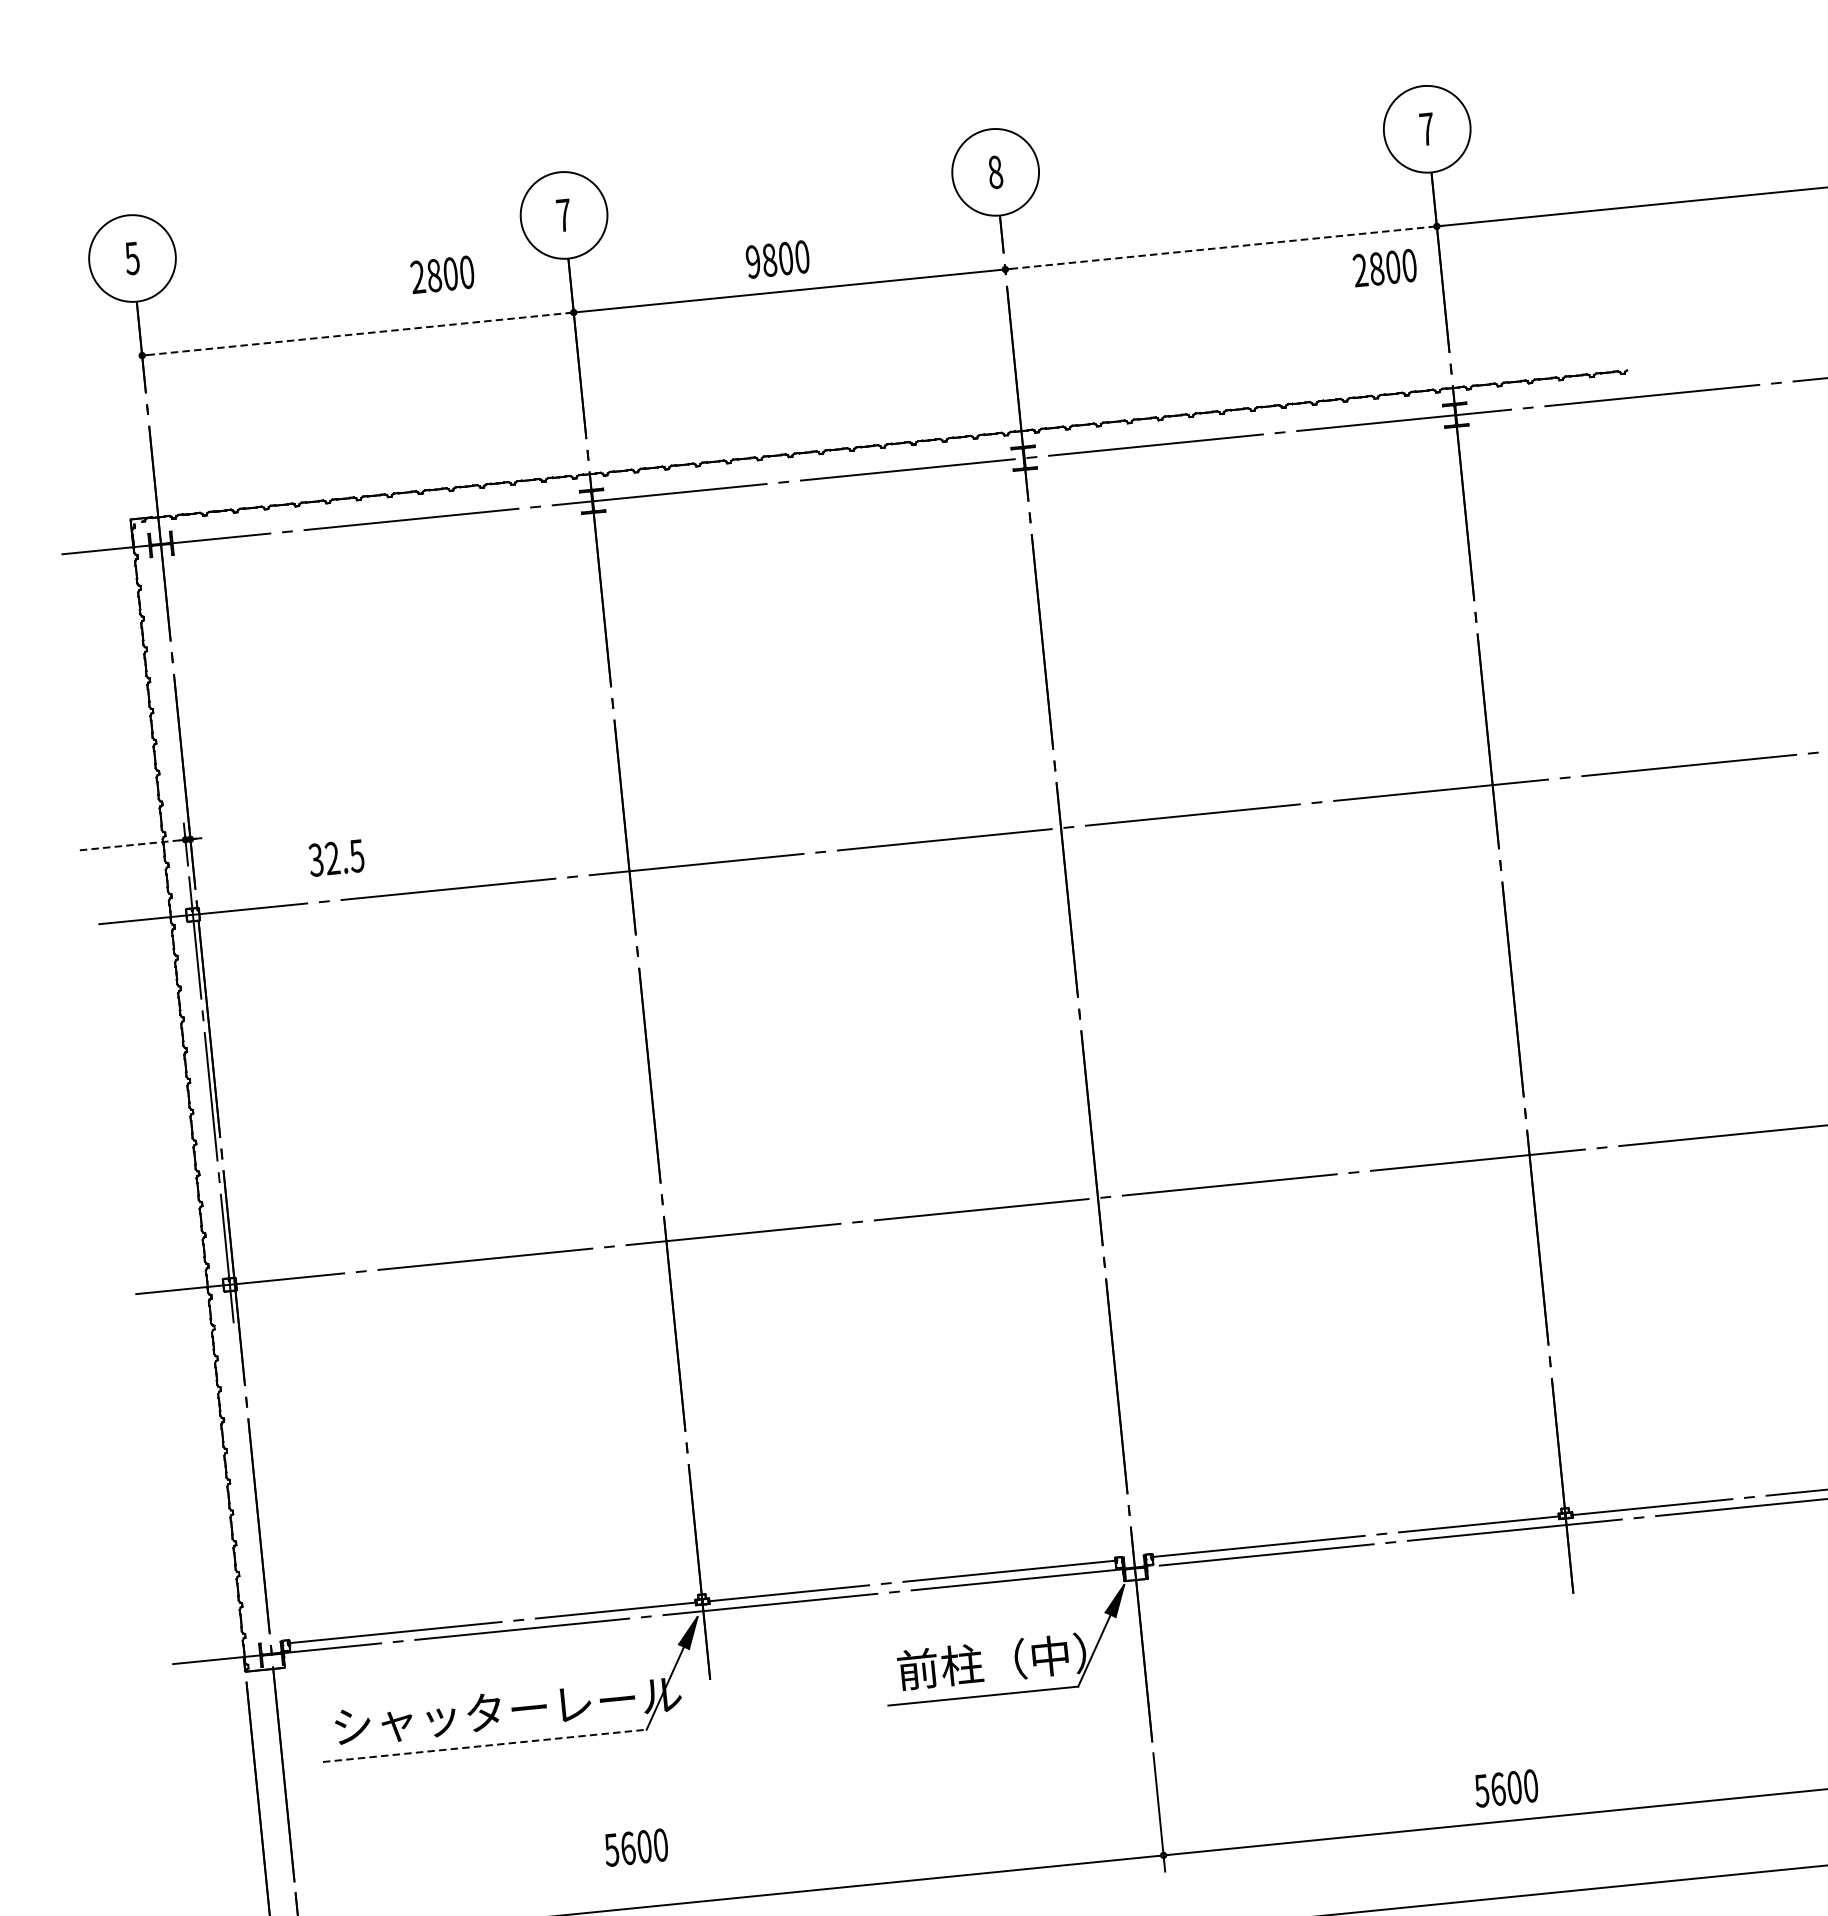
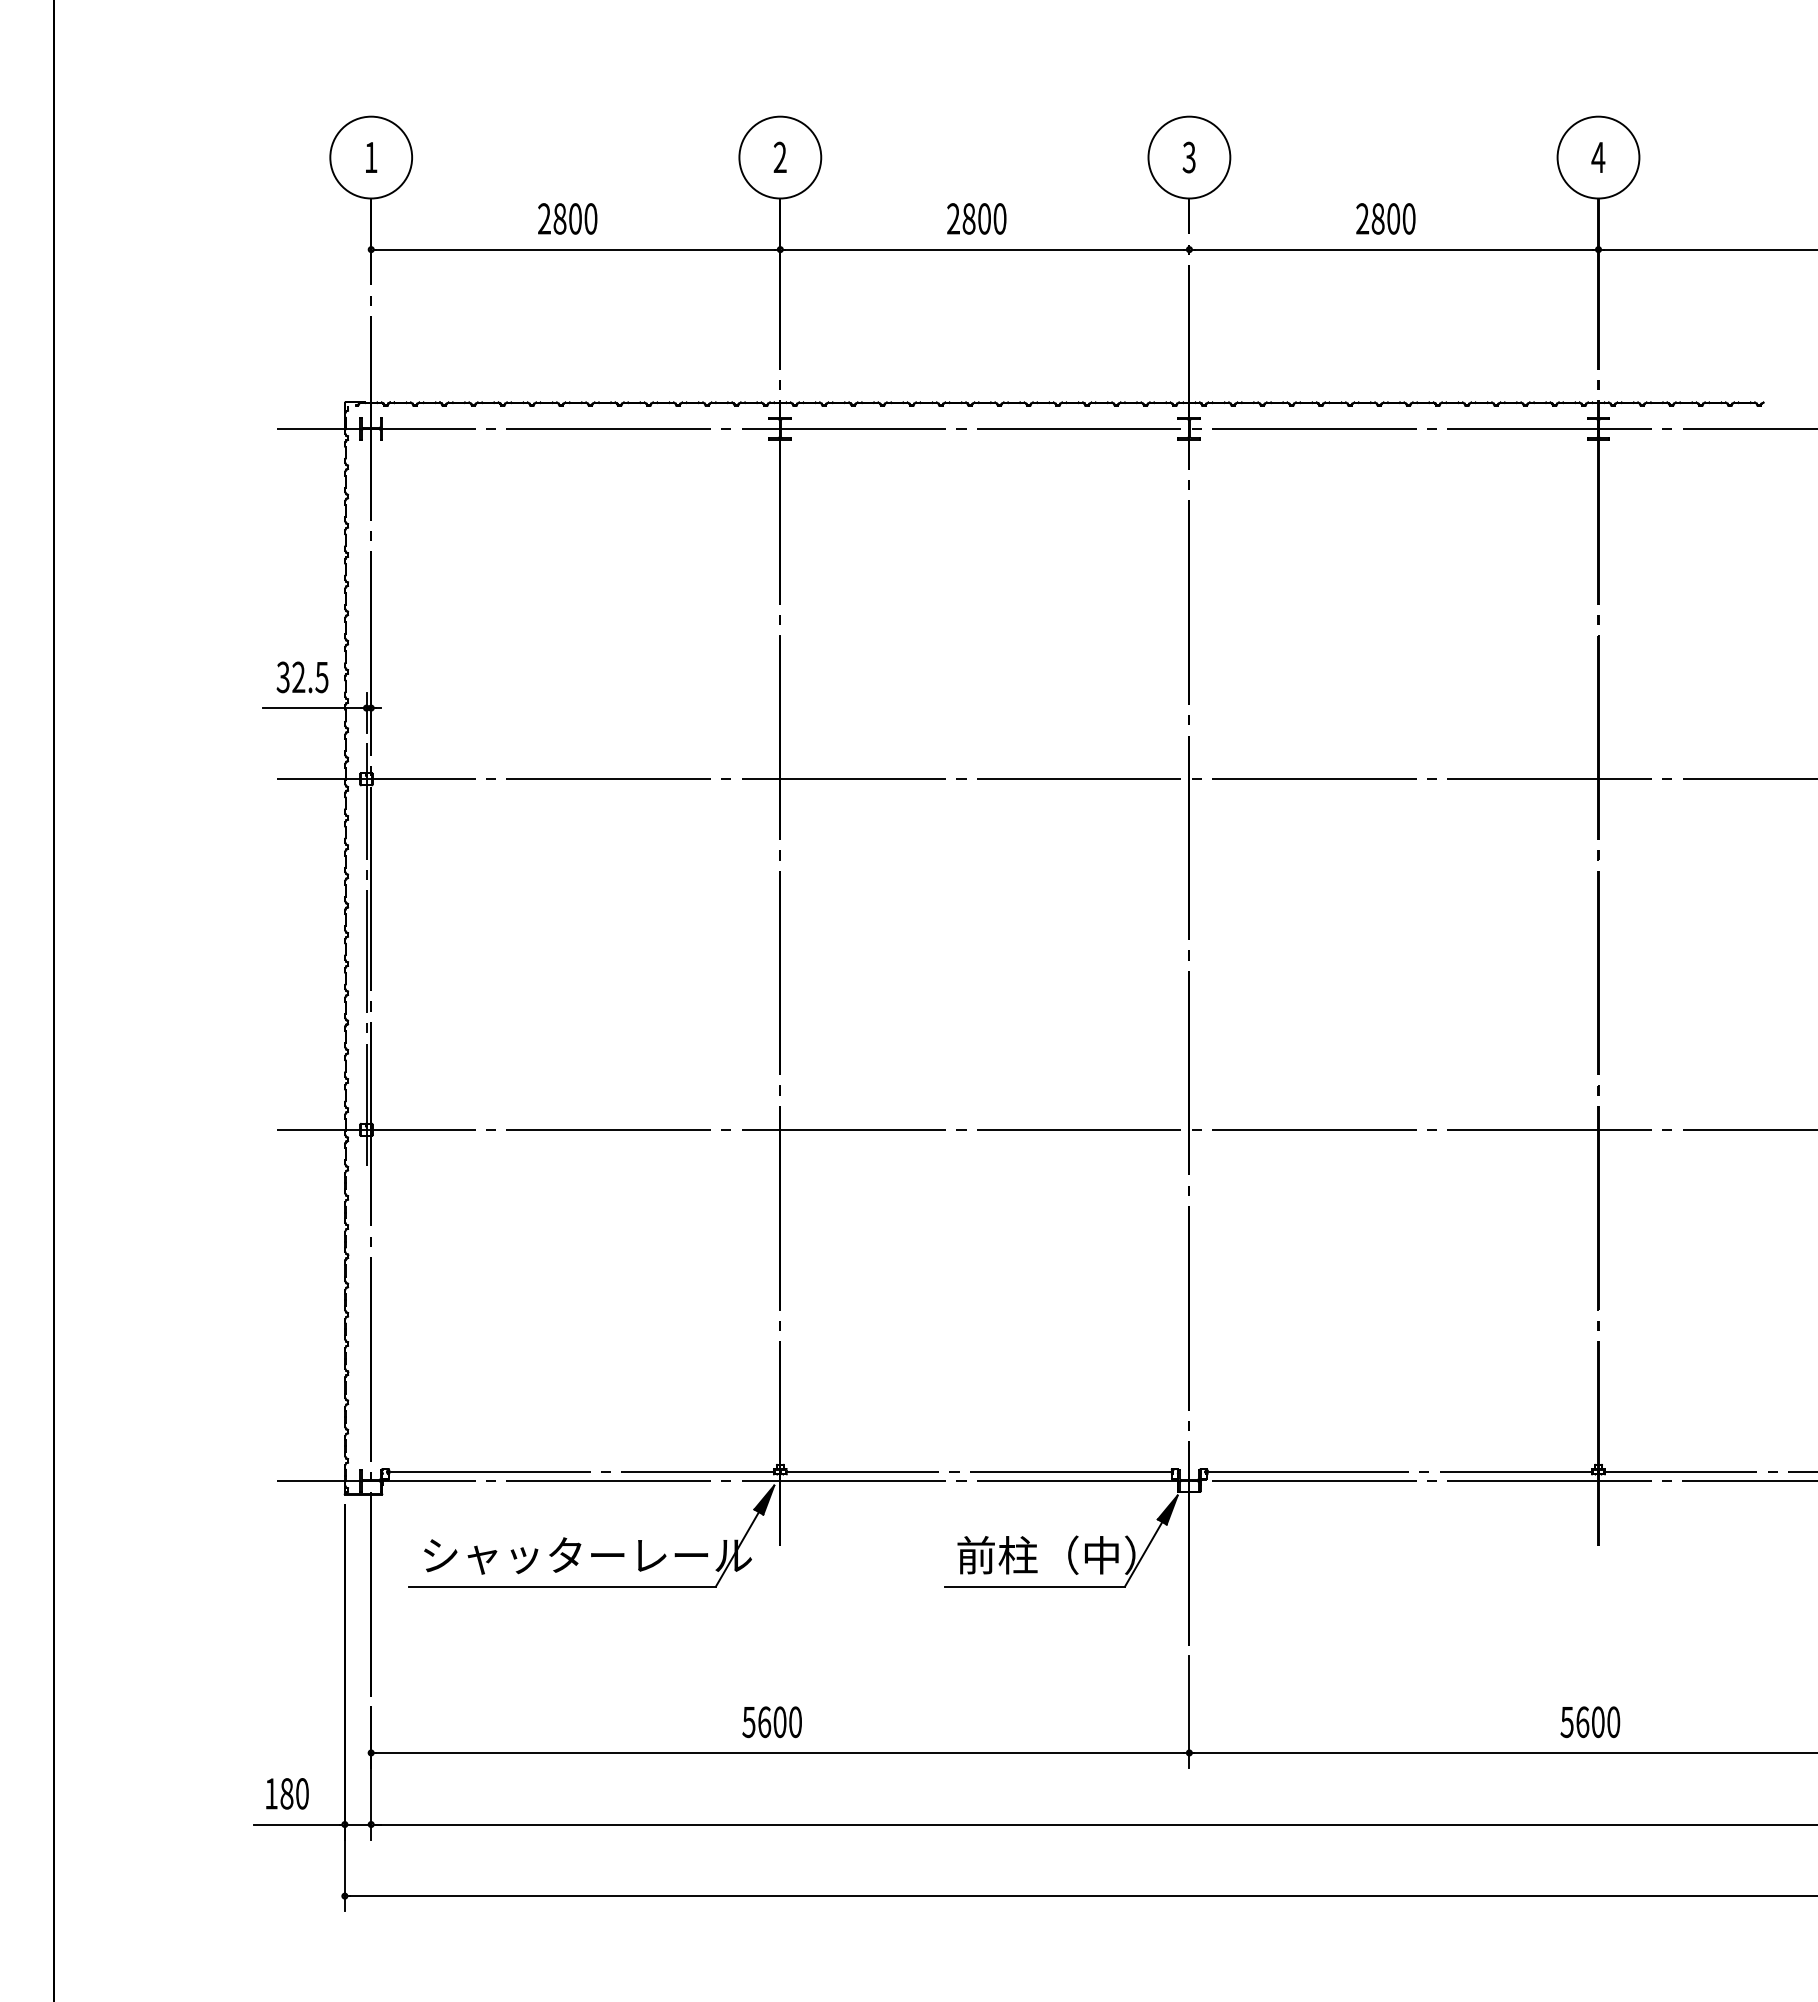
text: (1427, 129) -> (1598, 157), 7 -> 4
text: (994, 172) -> (1188, 157), 8 -> 3
text: (563, 214) -> (779, 156), 7 -> 2
line: (1221, 247) -> (1394, 249), dashed -> solid
text: (131, 258) -> (370, 157), 5 -> 1
text: (753, 261) -> (953, 218), 9800 -> 2800
text: (1384, 267) -> (1385, 218), moved
text: (442, 274) -> (567, 218), moved
line: (358, 333) -> (576, 249), dashed -> solid
line: (127, 845) -> (311, 708), dashed -> solid
text: (336, 858) -> (302, 677), moved
line: (485, 1745) -> (563, 1586), dashed -> solid
text: (1506, 1788) -> (1590, 1722), moved
text: (635, 1847) -> (771, 1722), moved

